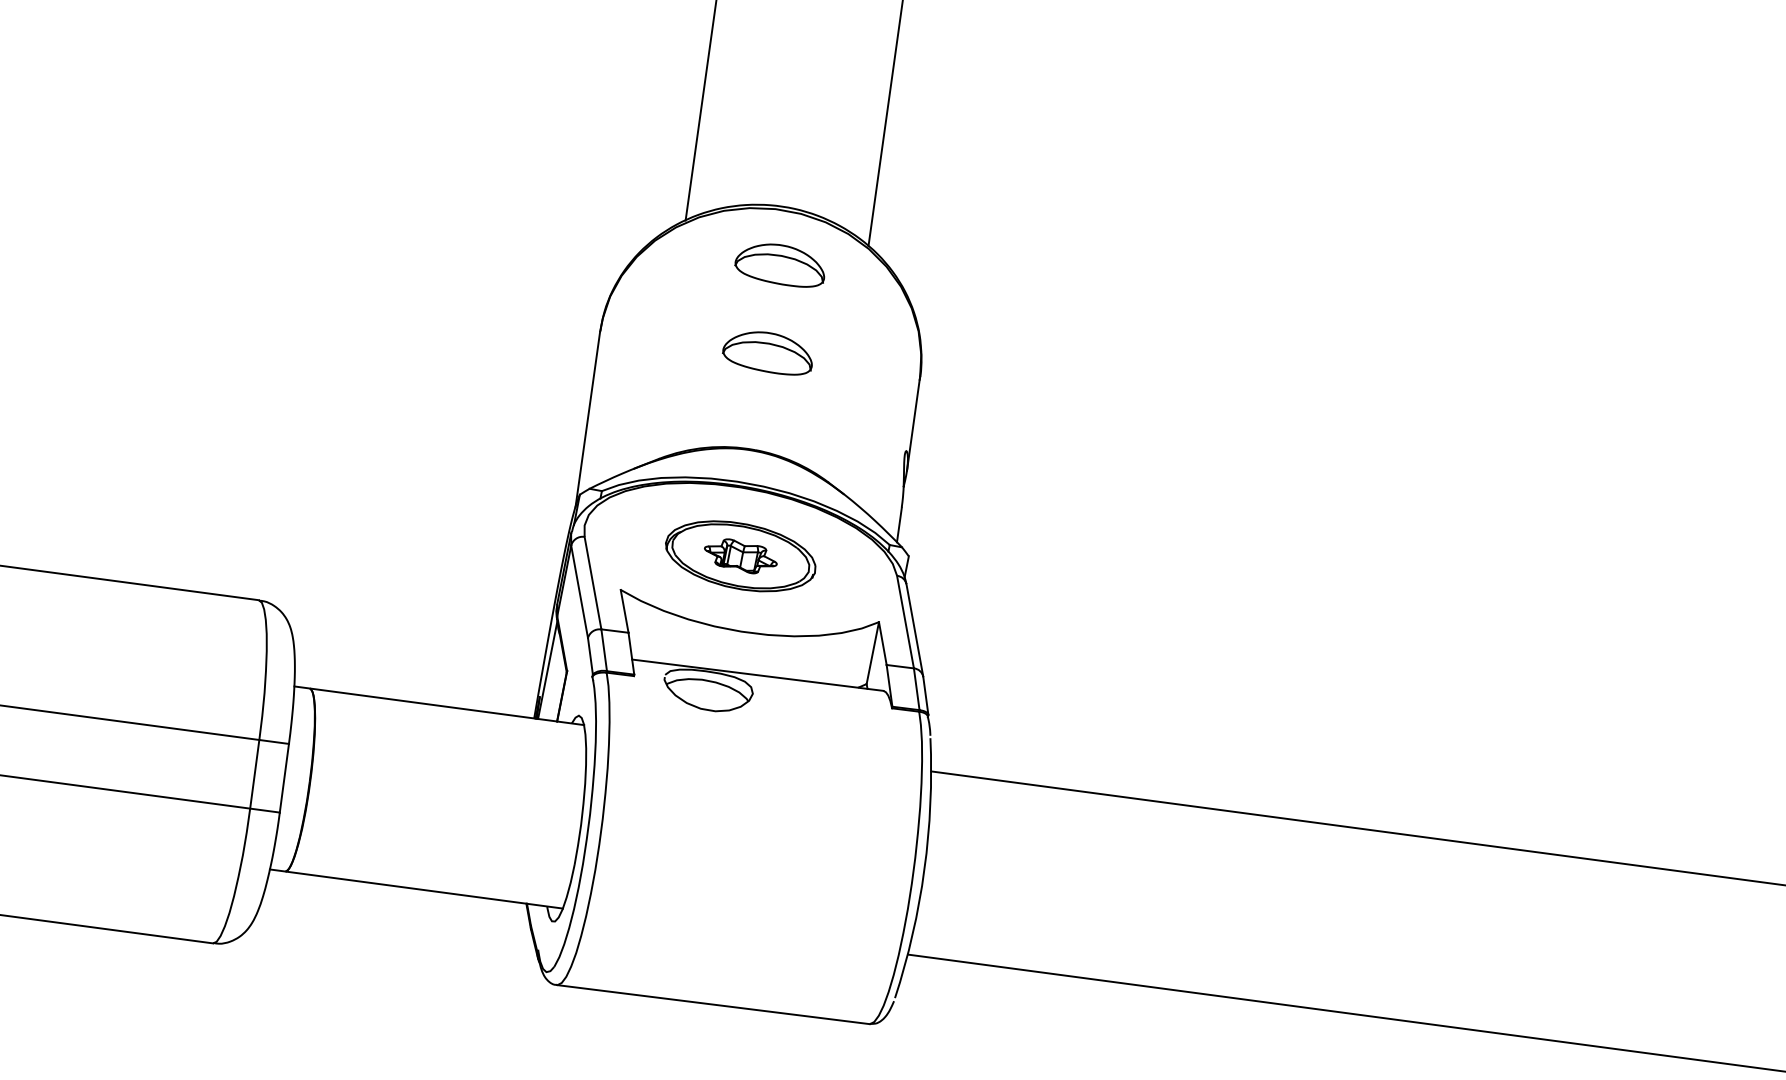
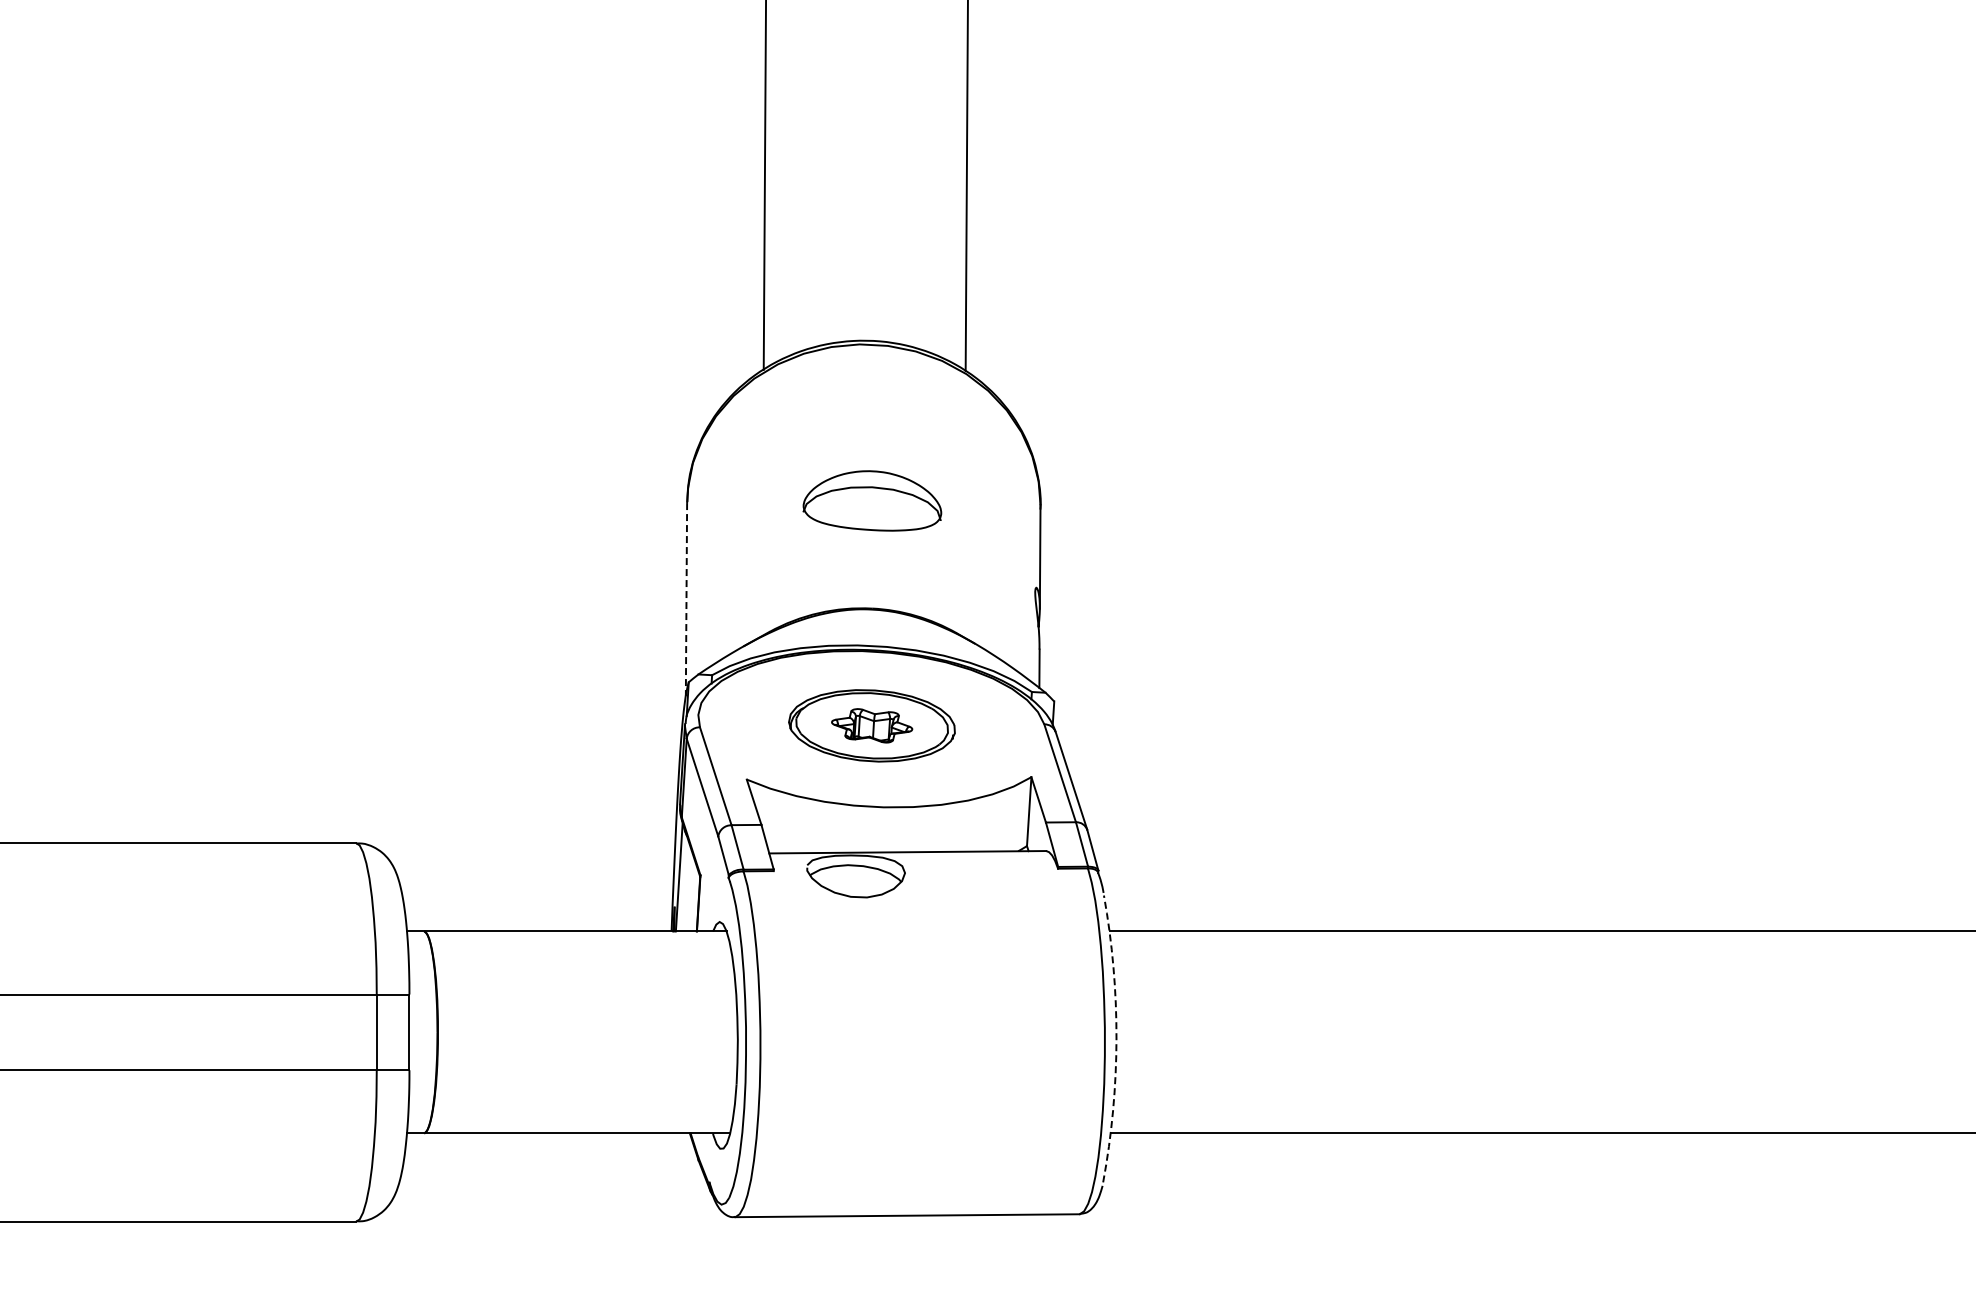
part: (781, 264) -> (873, 403), removed
part: (768, 352) -> (872, 500), size x1.4
line: (587, 419) -> (686, 599), solid -> dashed
arc: (924, 870) -> (1116, 1039), solid -> dashed

